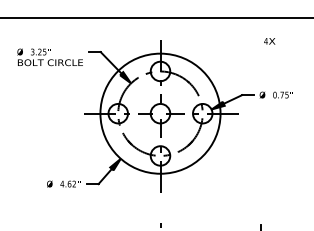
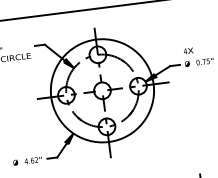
text: (269, 41) -> (188, 51), moved

